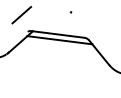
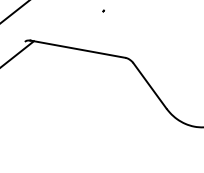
line: (59, 40) -> (80, 60), removed

